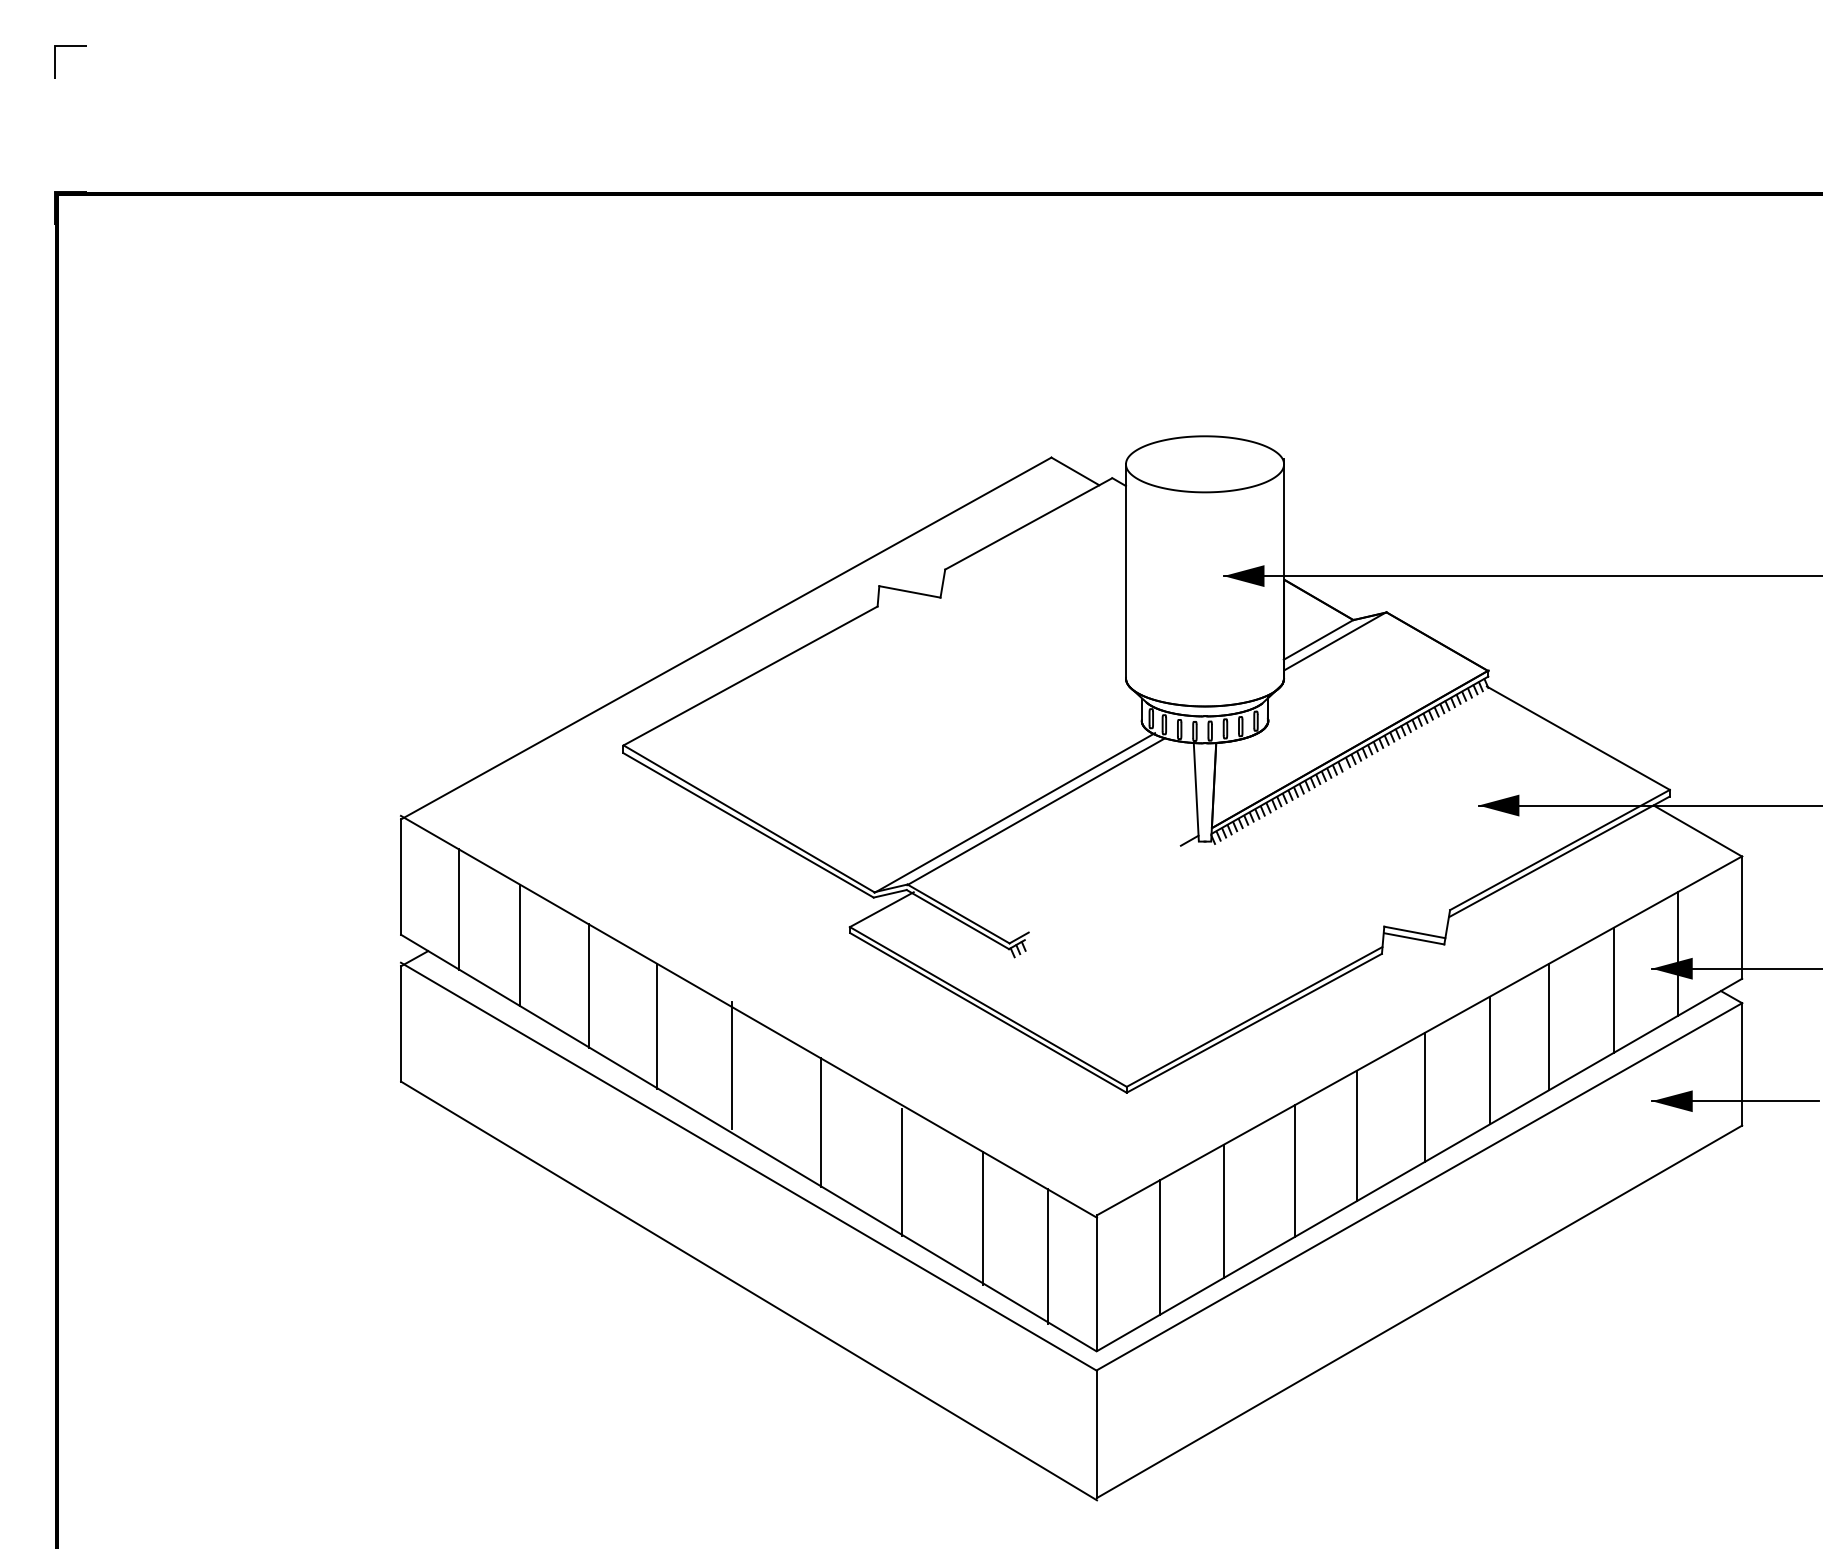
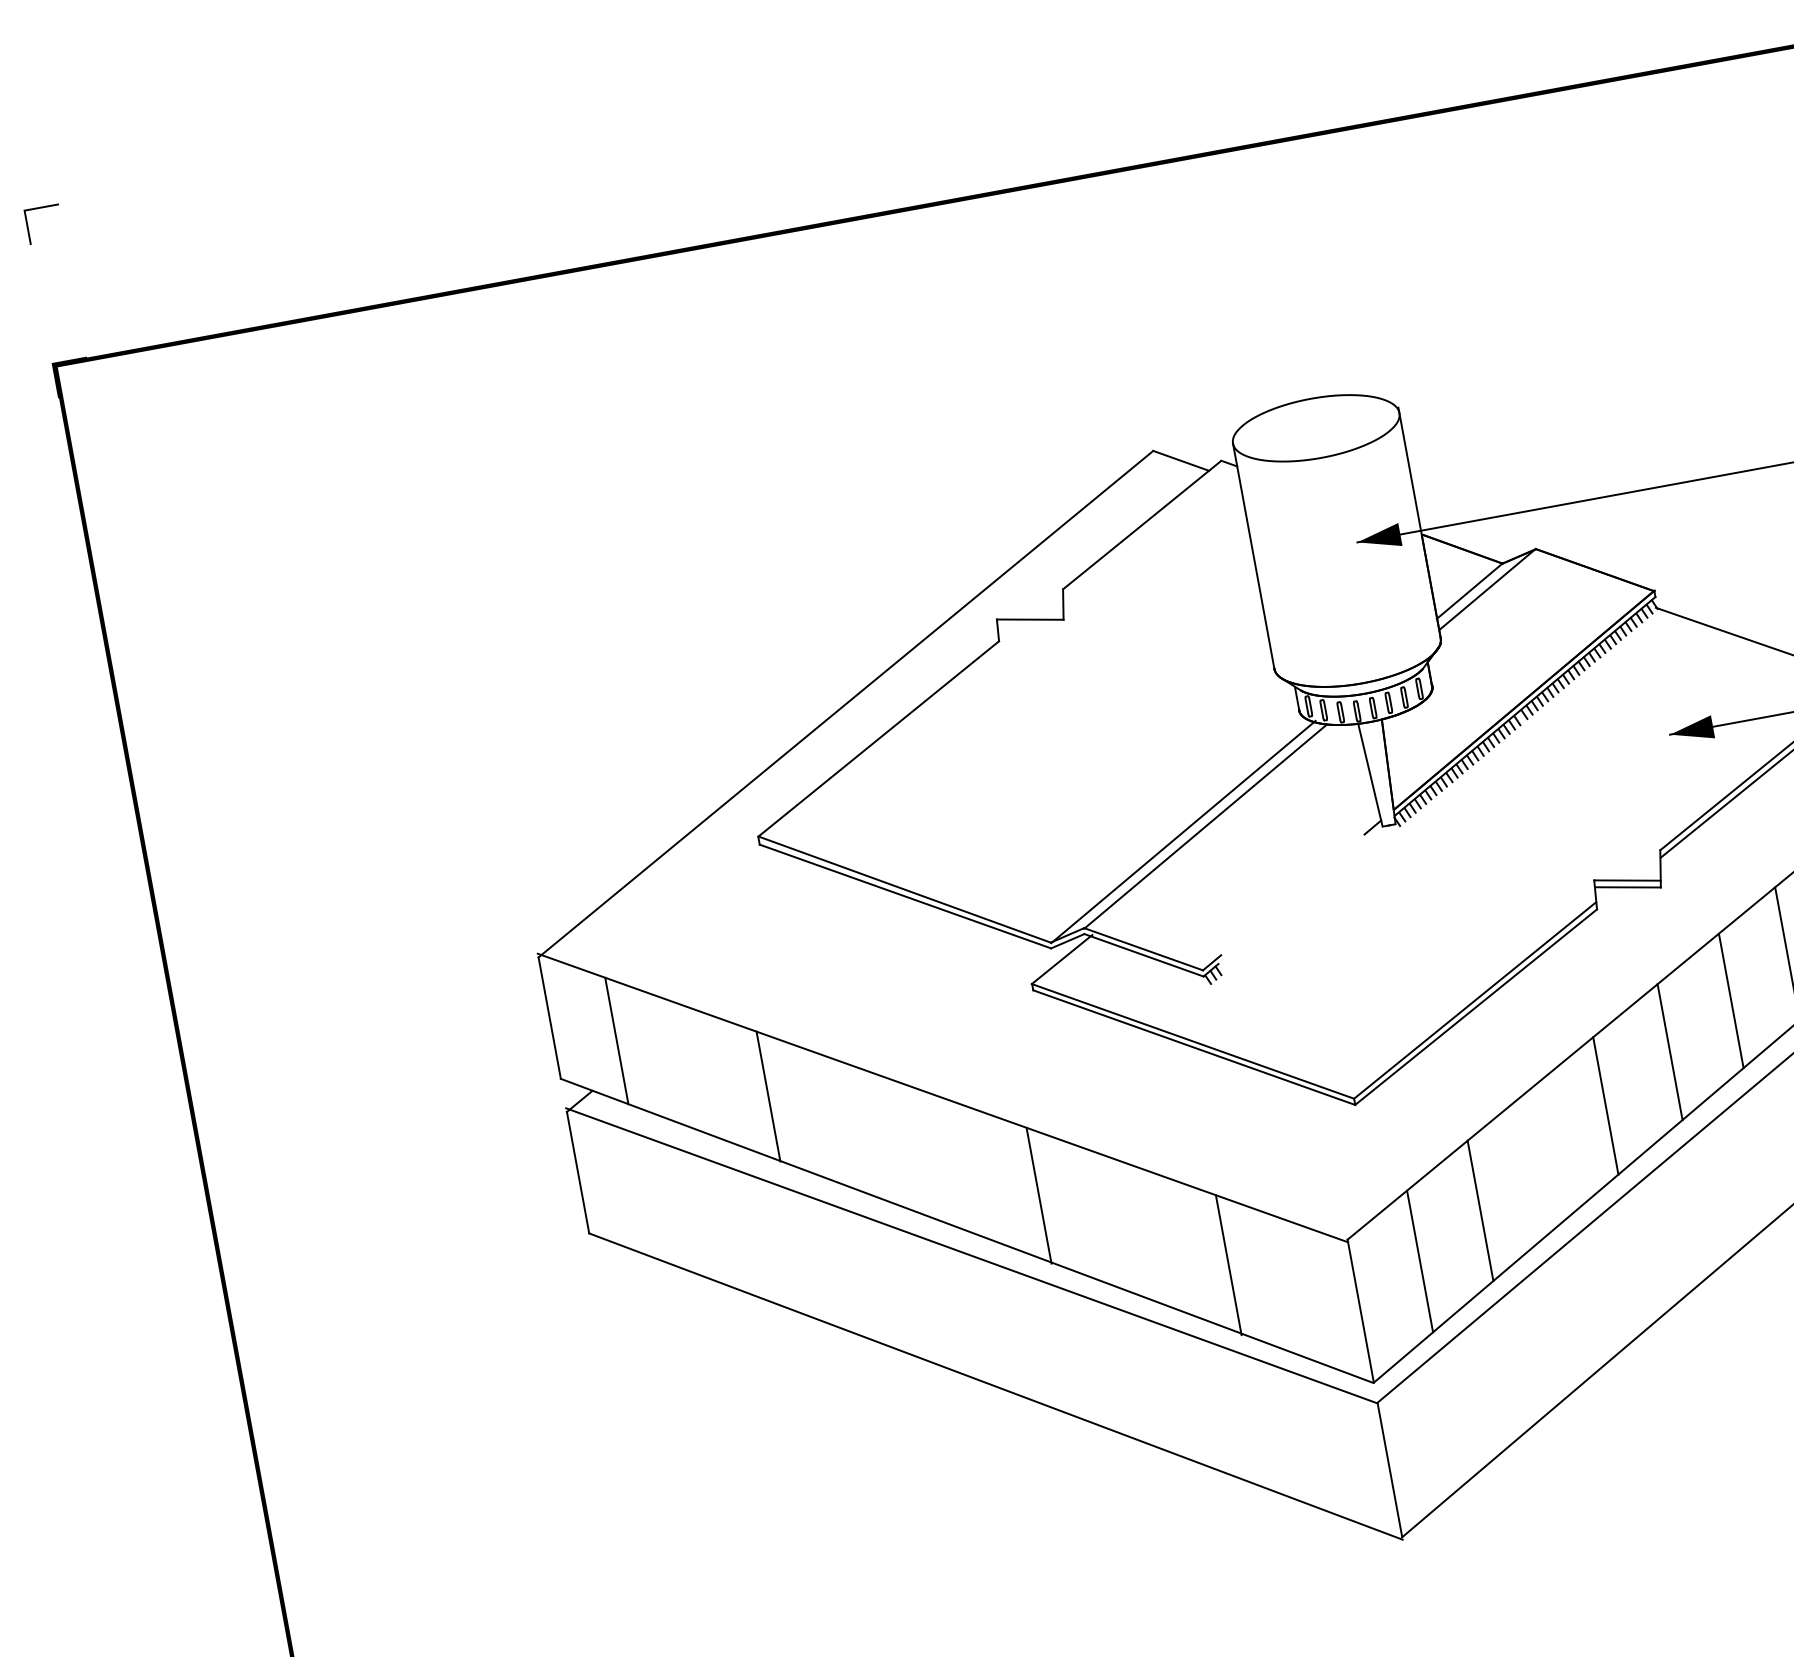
line: (519, 945) -> (687, 1067), removed
line: (656, 1025) -> (847, 1125), removed
line: (731, 1065) -> (933, 1152), removed
line: (1295, 1170) -> (1547, 1154), removed
line: (902, 1172) -> (1134, 1232), removed
line: (1047, 1256) -> (1303, 1292), removed

